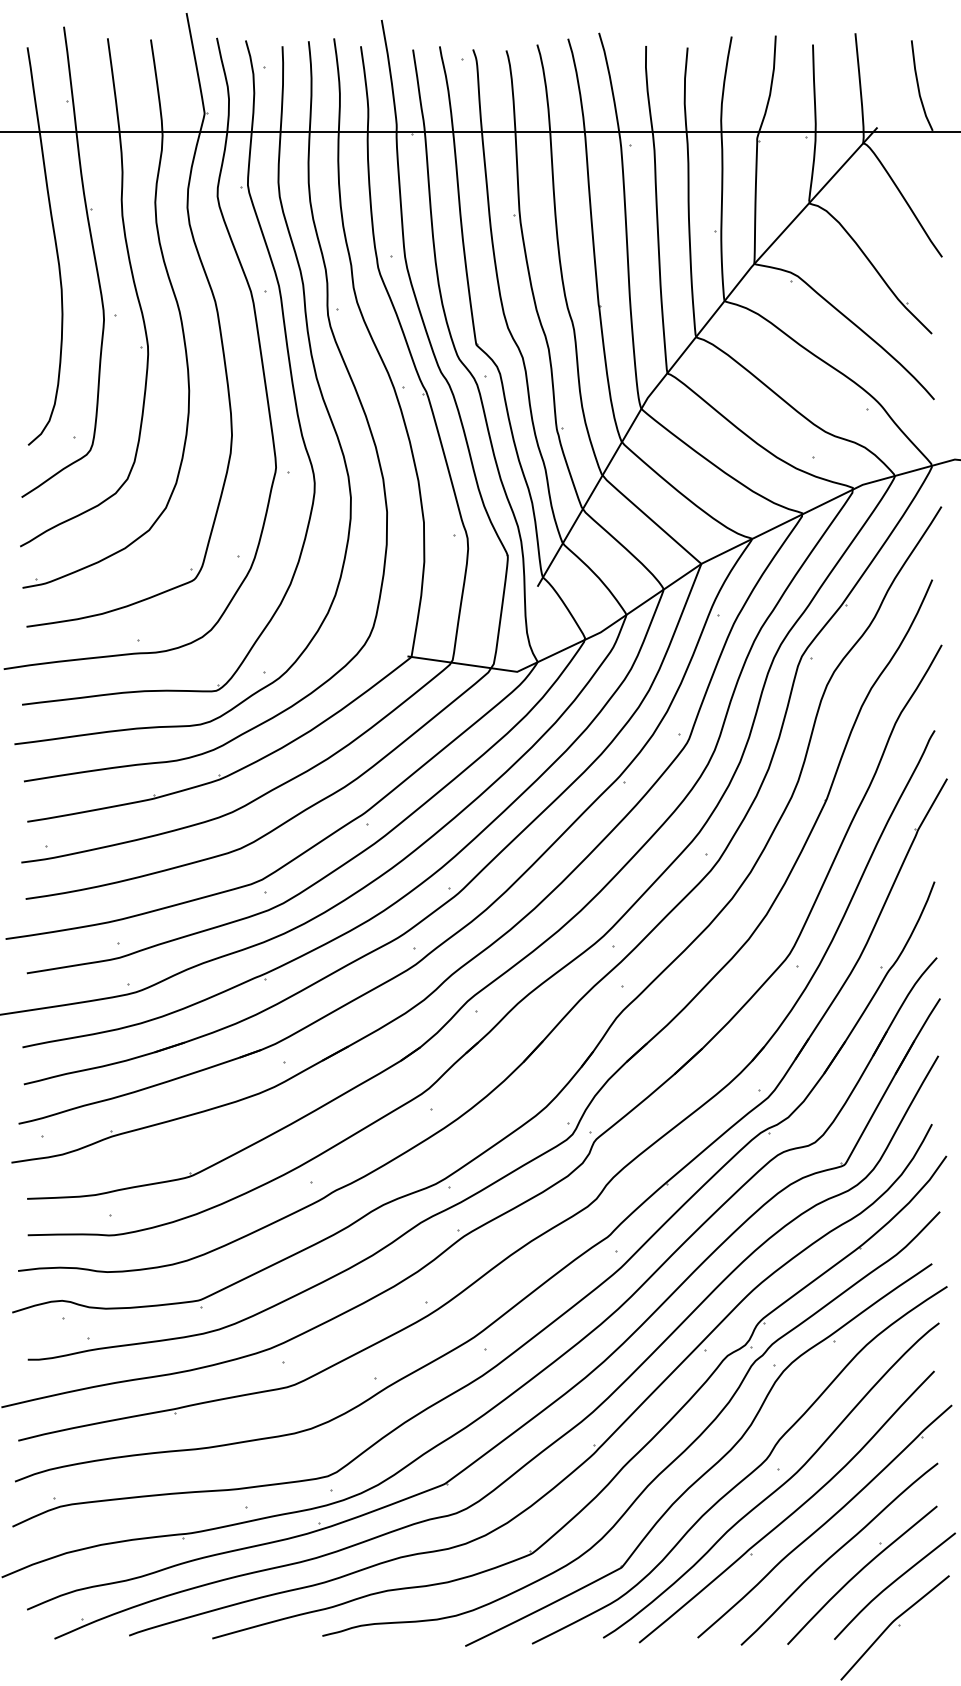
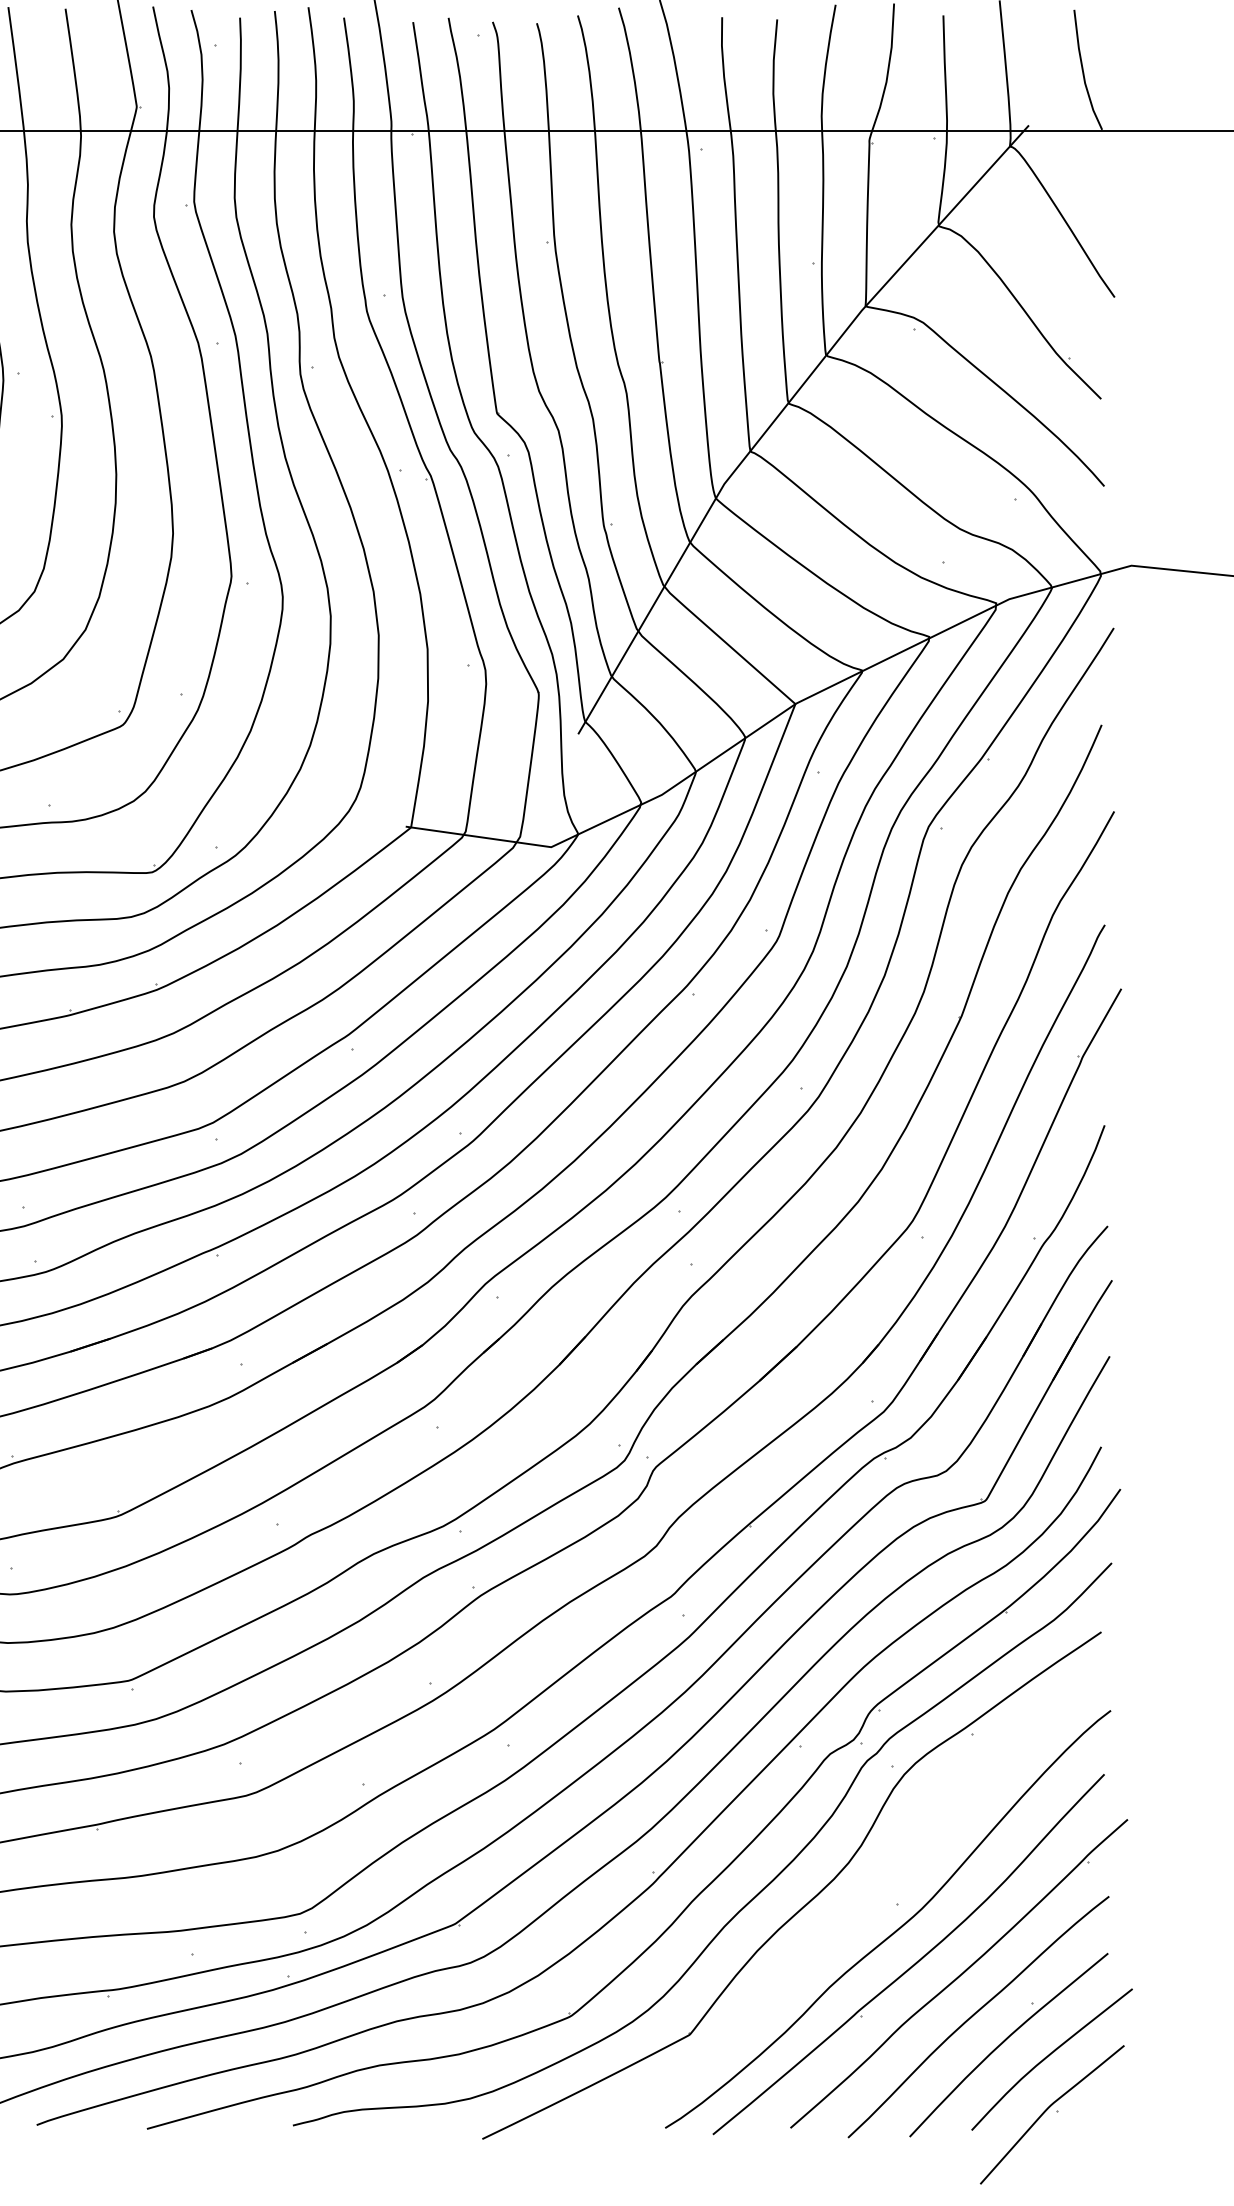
curve: (746, 1475) -> (855, 1912), removed

